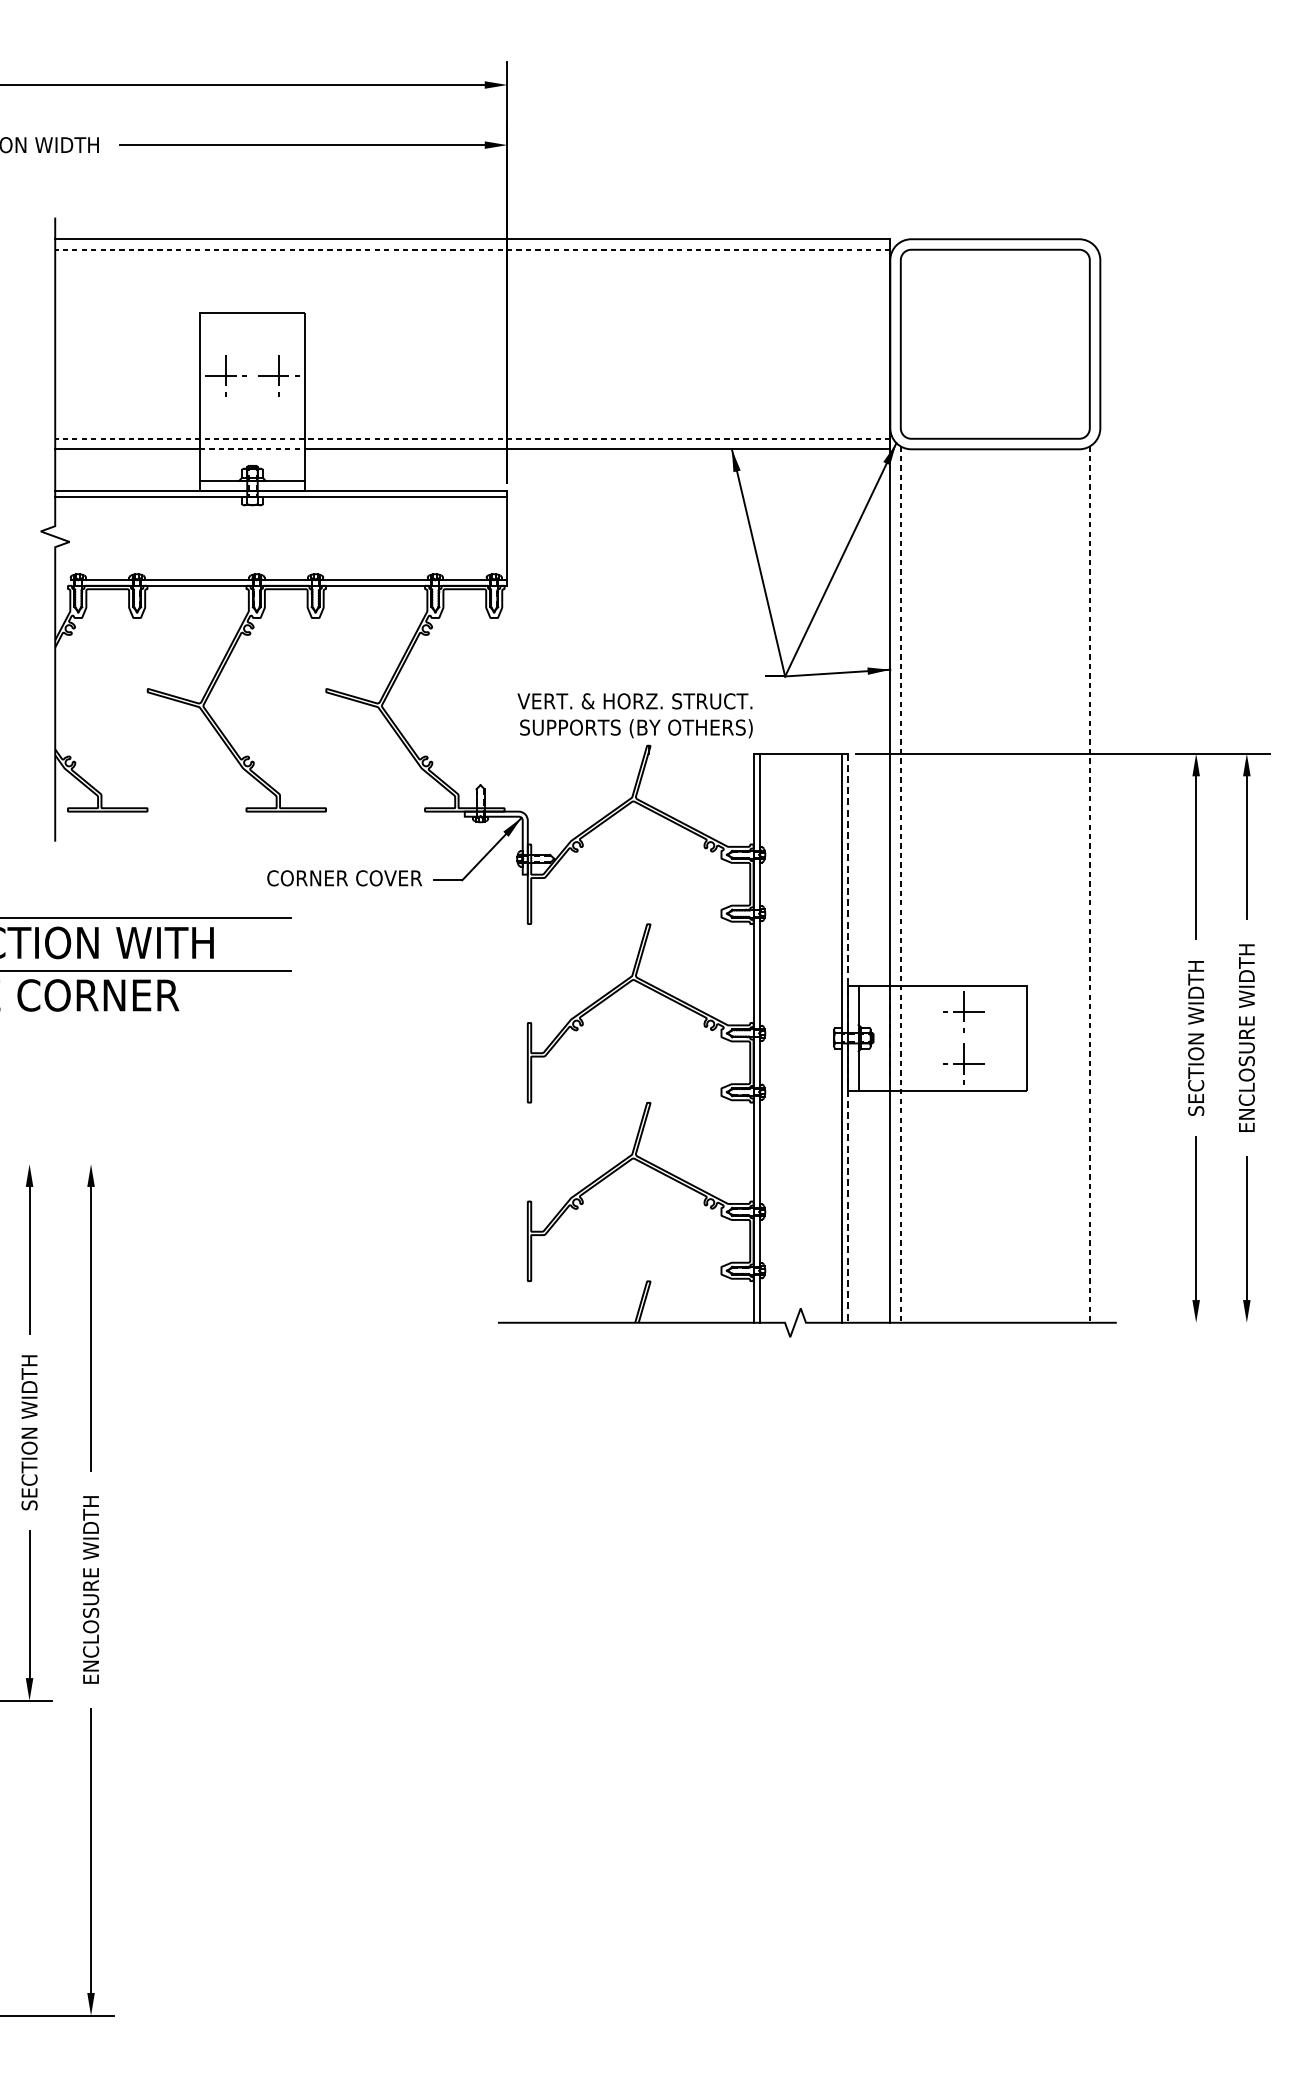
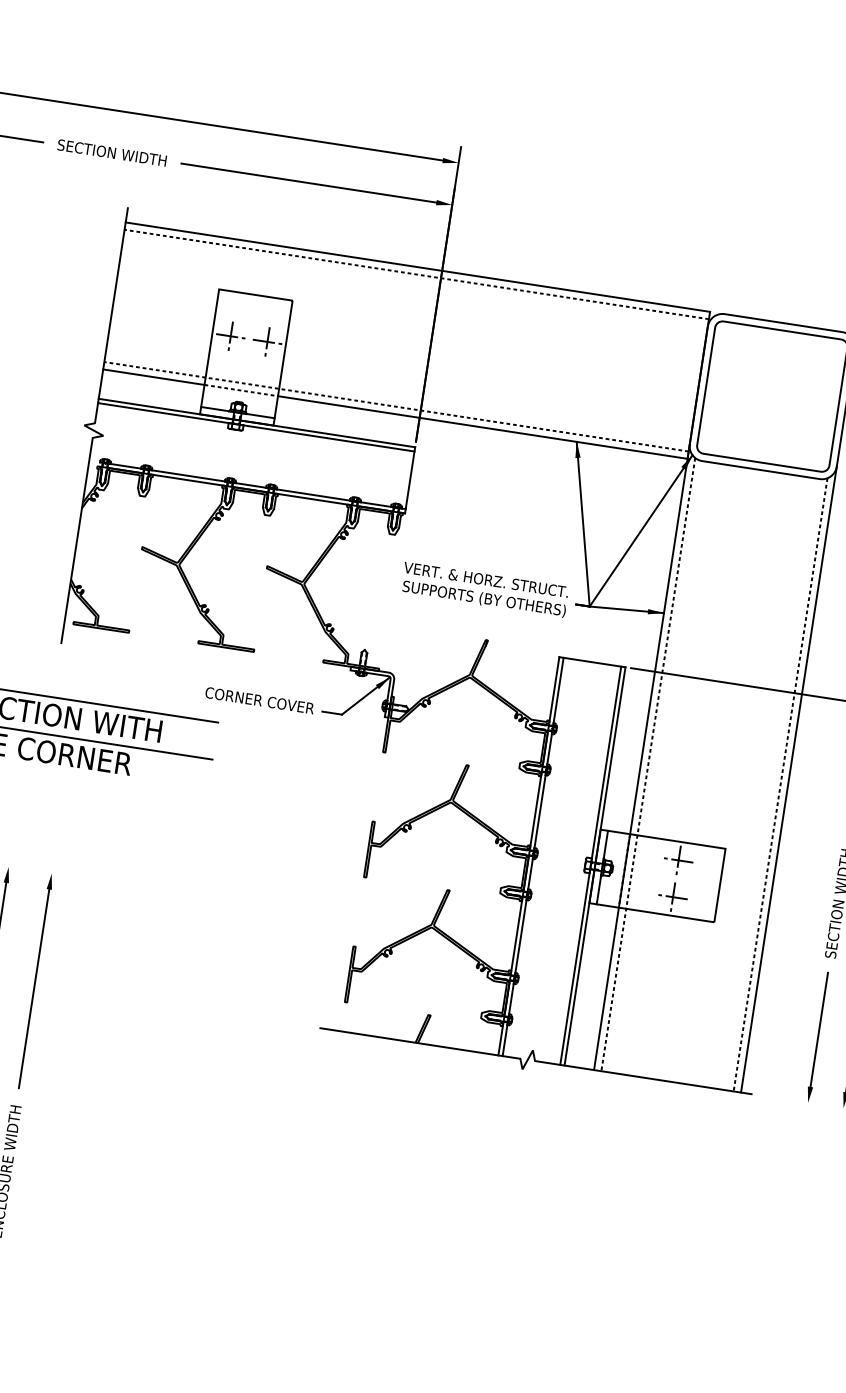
text: (634, 715) -> (484, 589), moved
line: (1100, 875) -> (789, 779), added
line: (848, 1038) -> (595, 866), dashed -> solid

